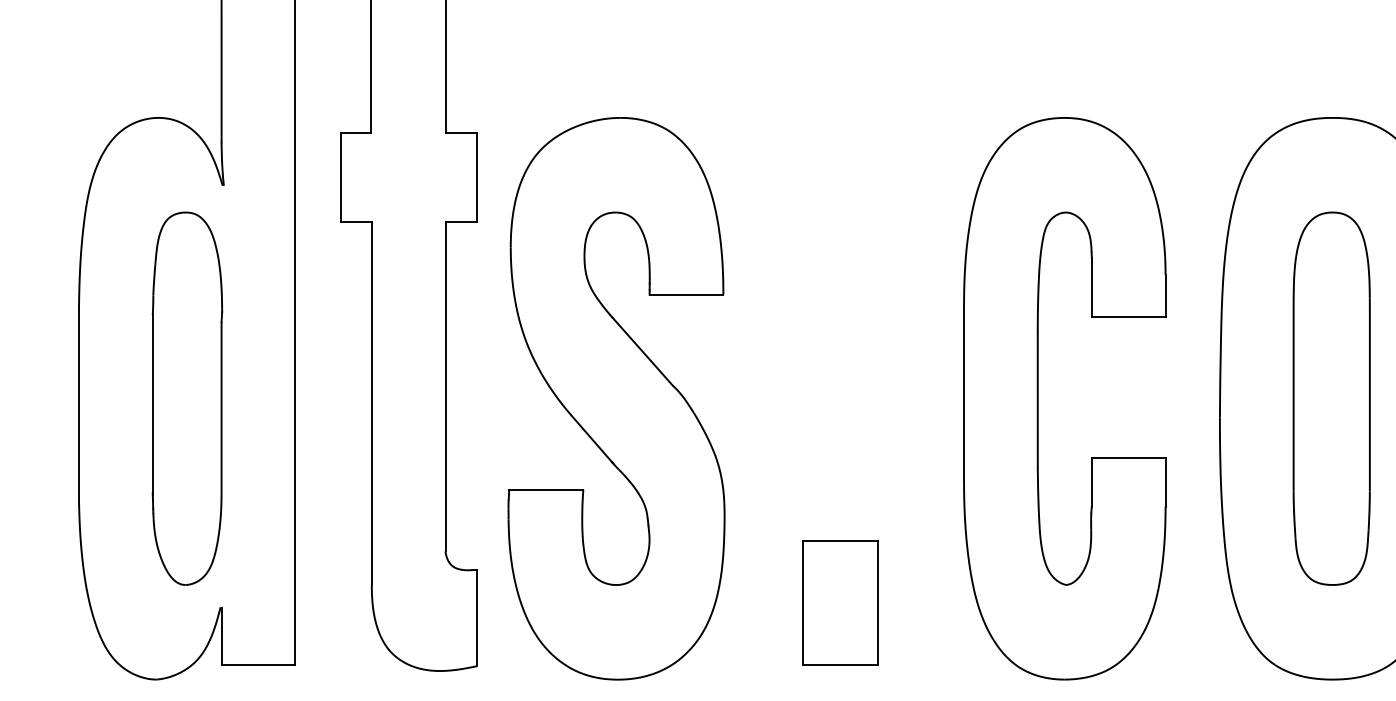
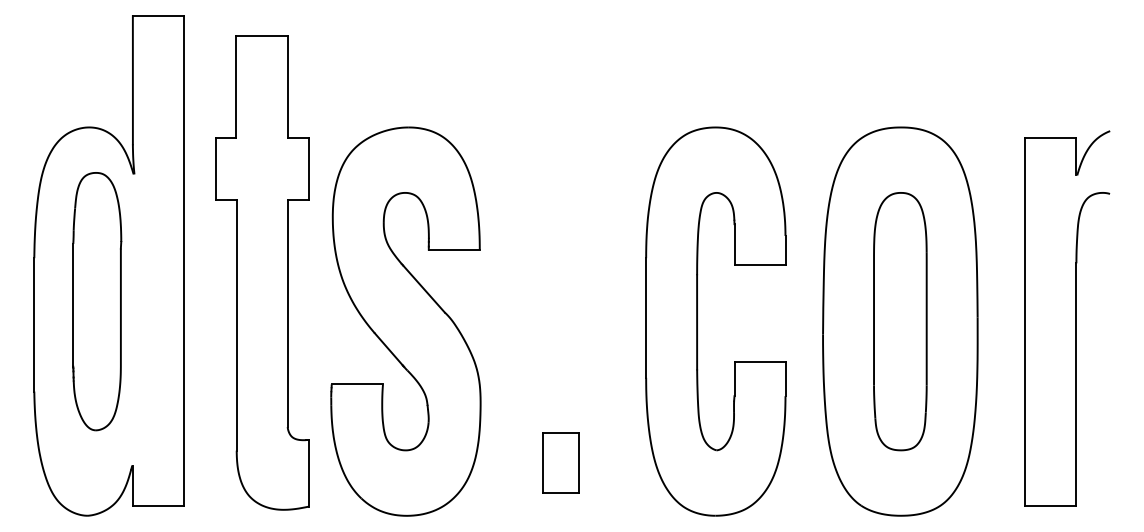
part: (187, 398) -> (97, 301), moved
part: (840, 602) -> (560, 462), size x0.7

